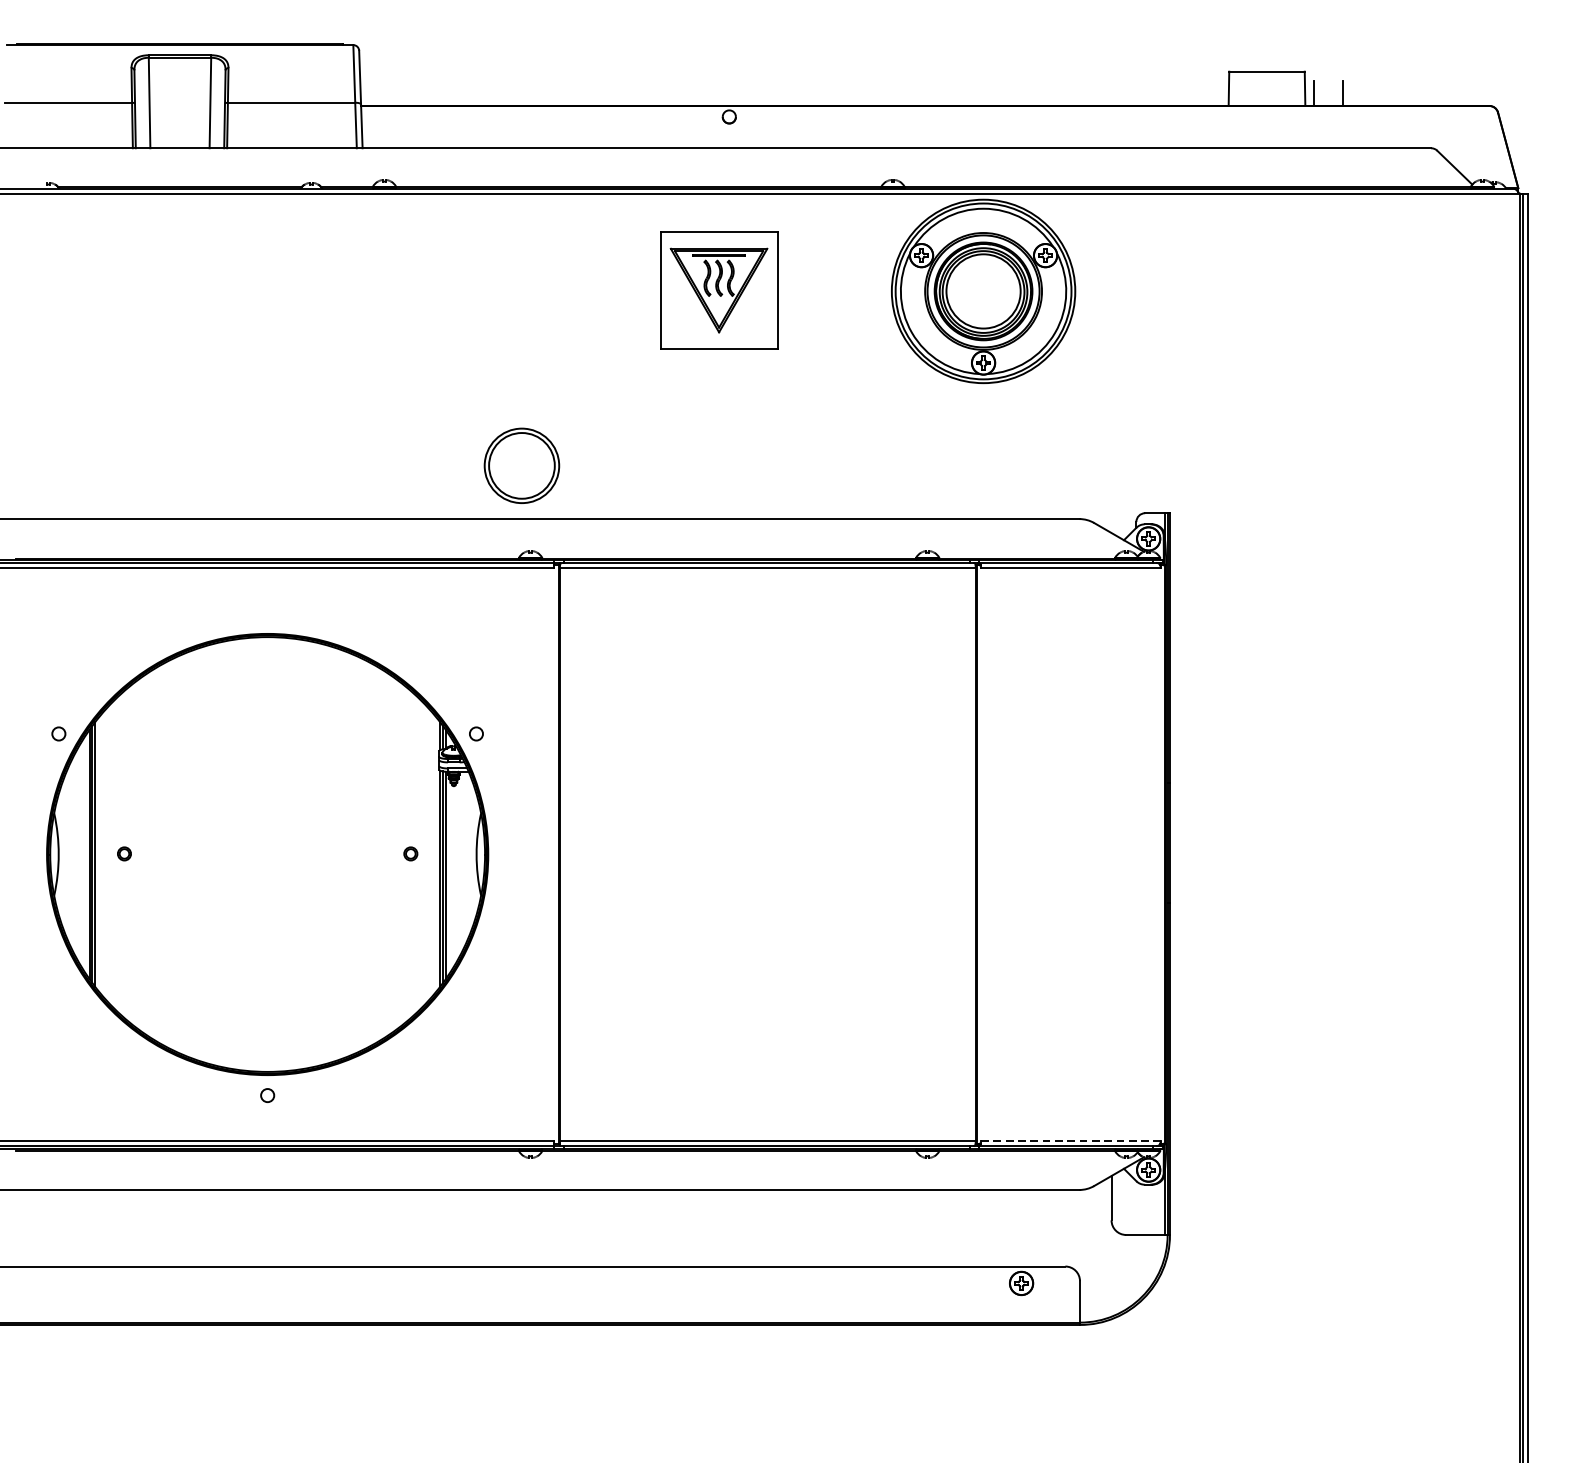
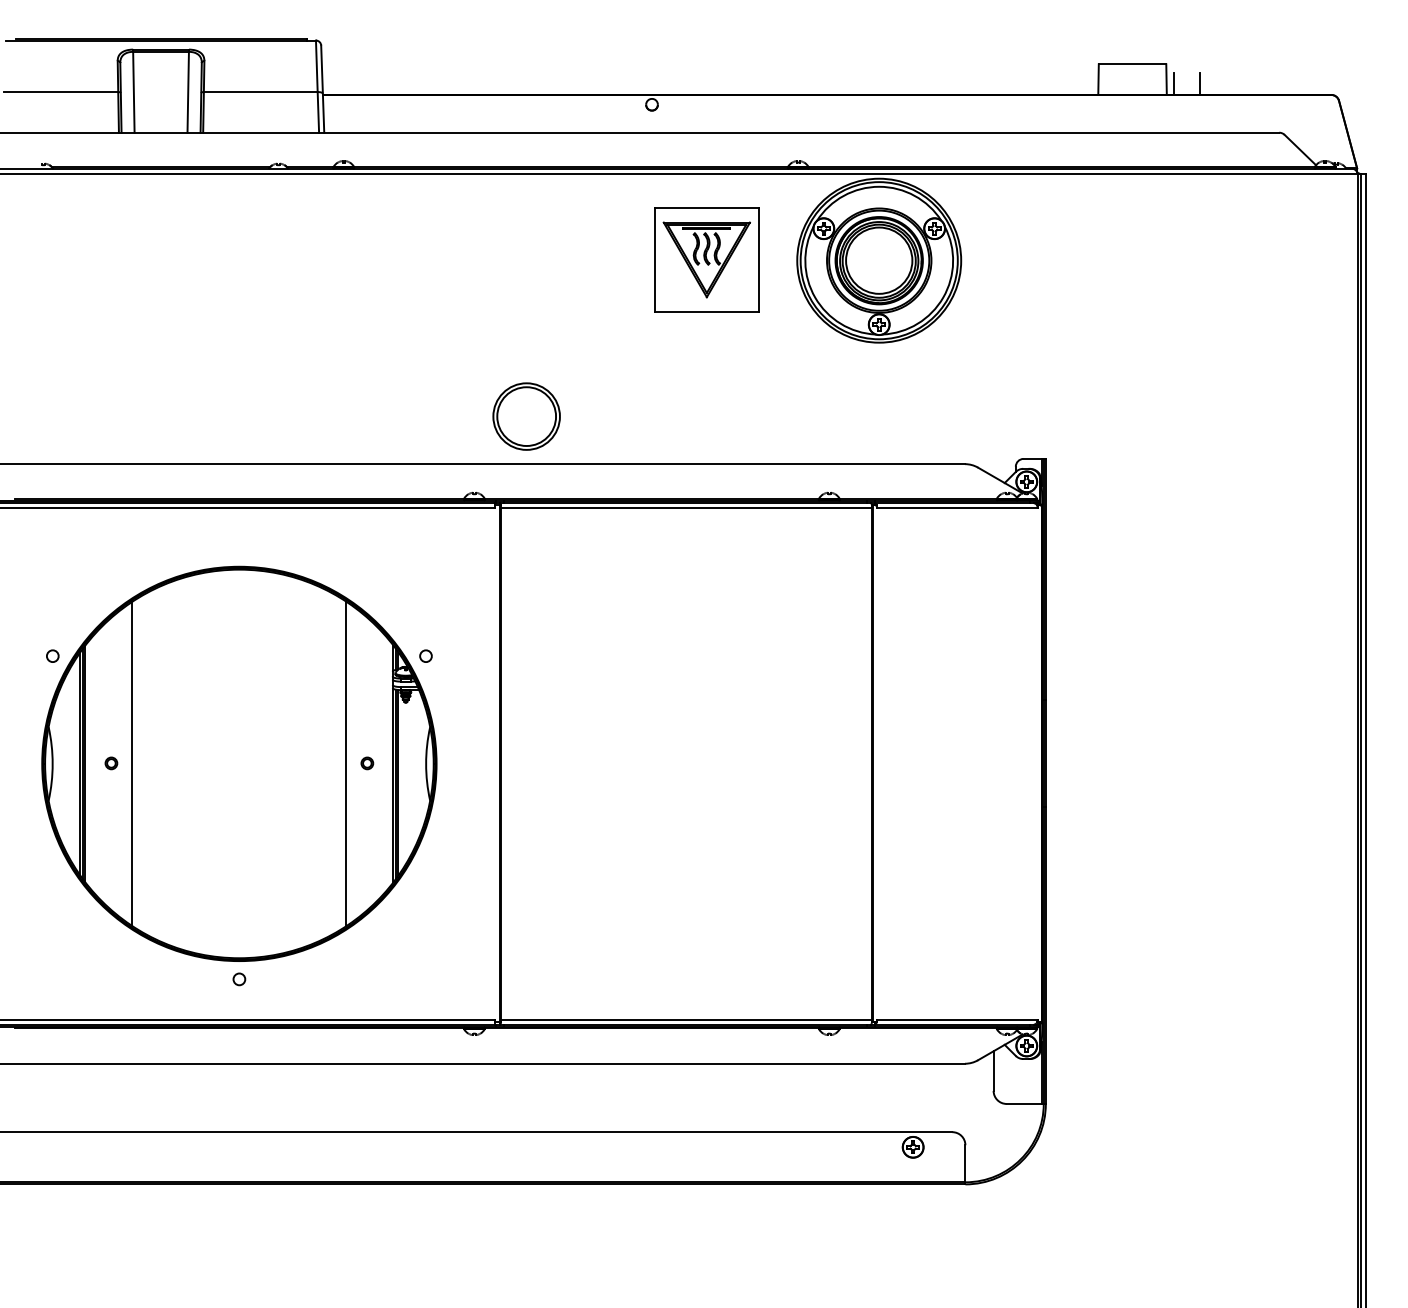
part: (718, 290) -> (706, 259), moved
part: (521, 465) -> (526, 416), moved
line: (148, 854) -> (132, 763), added
line: (387, 854) -> (346, 763), added
line: (1071, 1140) -> (957, 1019), dashed -> solid

